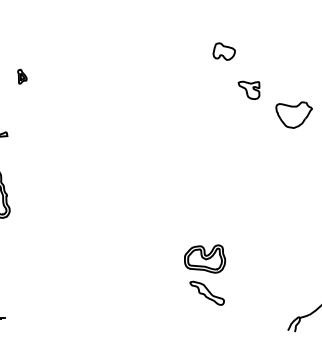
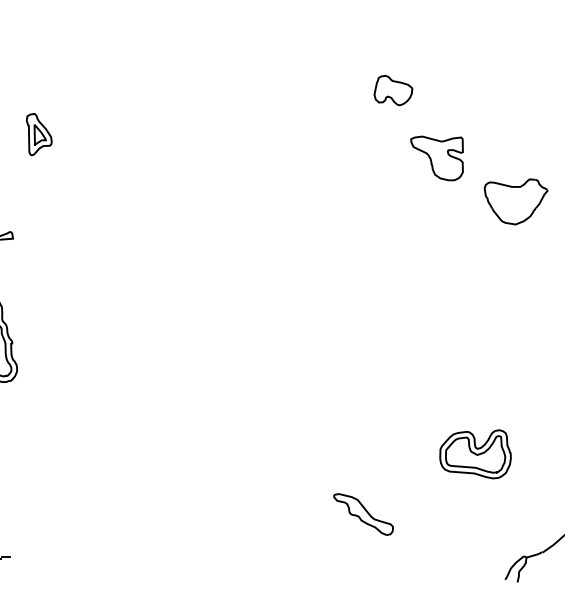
part: (22, 76) -> (39, 134), size x1.67
part: (248, 90) -> (435, 158), size x1.43
part: (205, 258) -> (476, 453), moved

